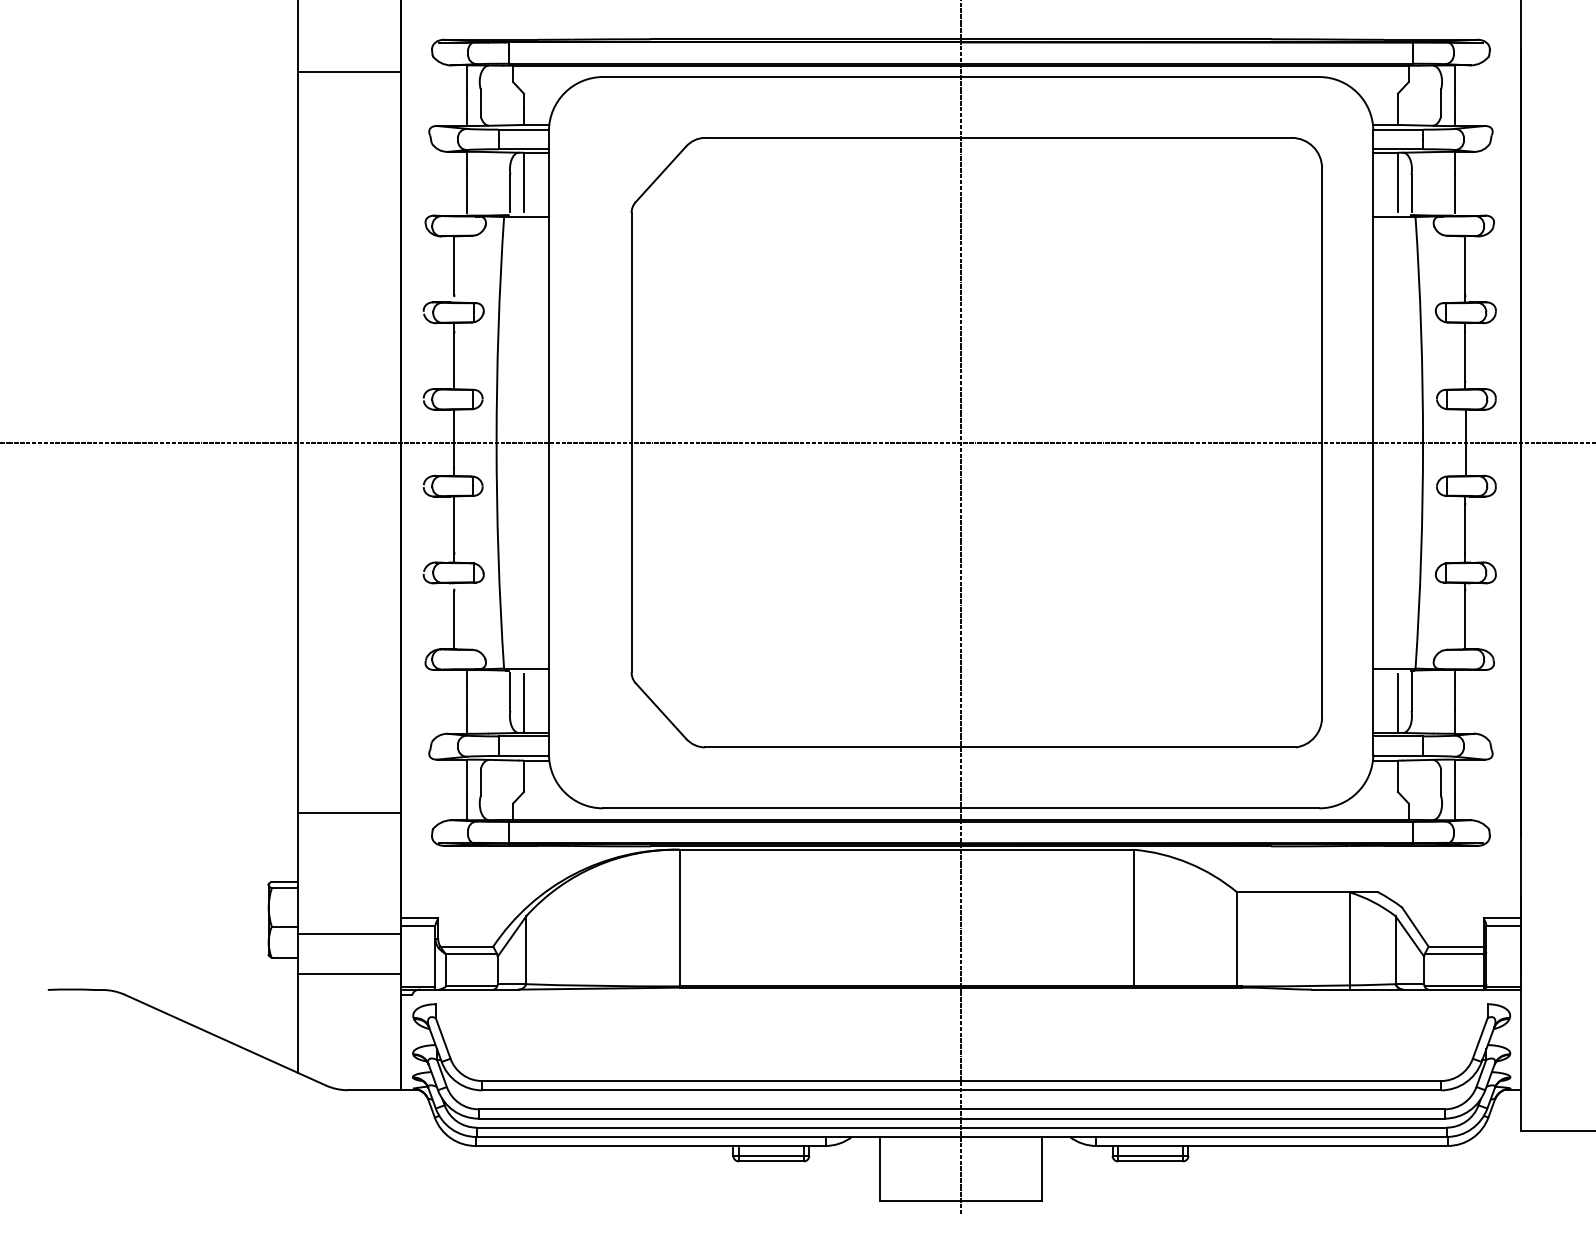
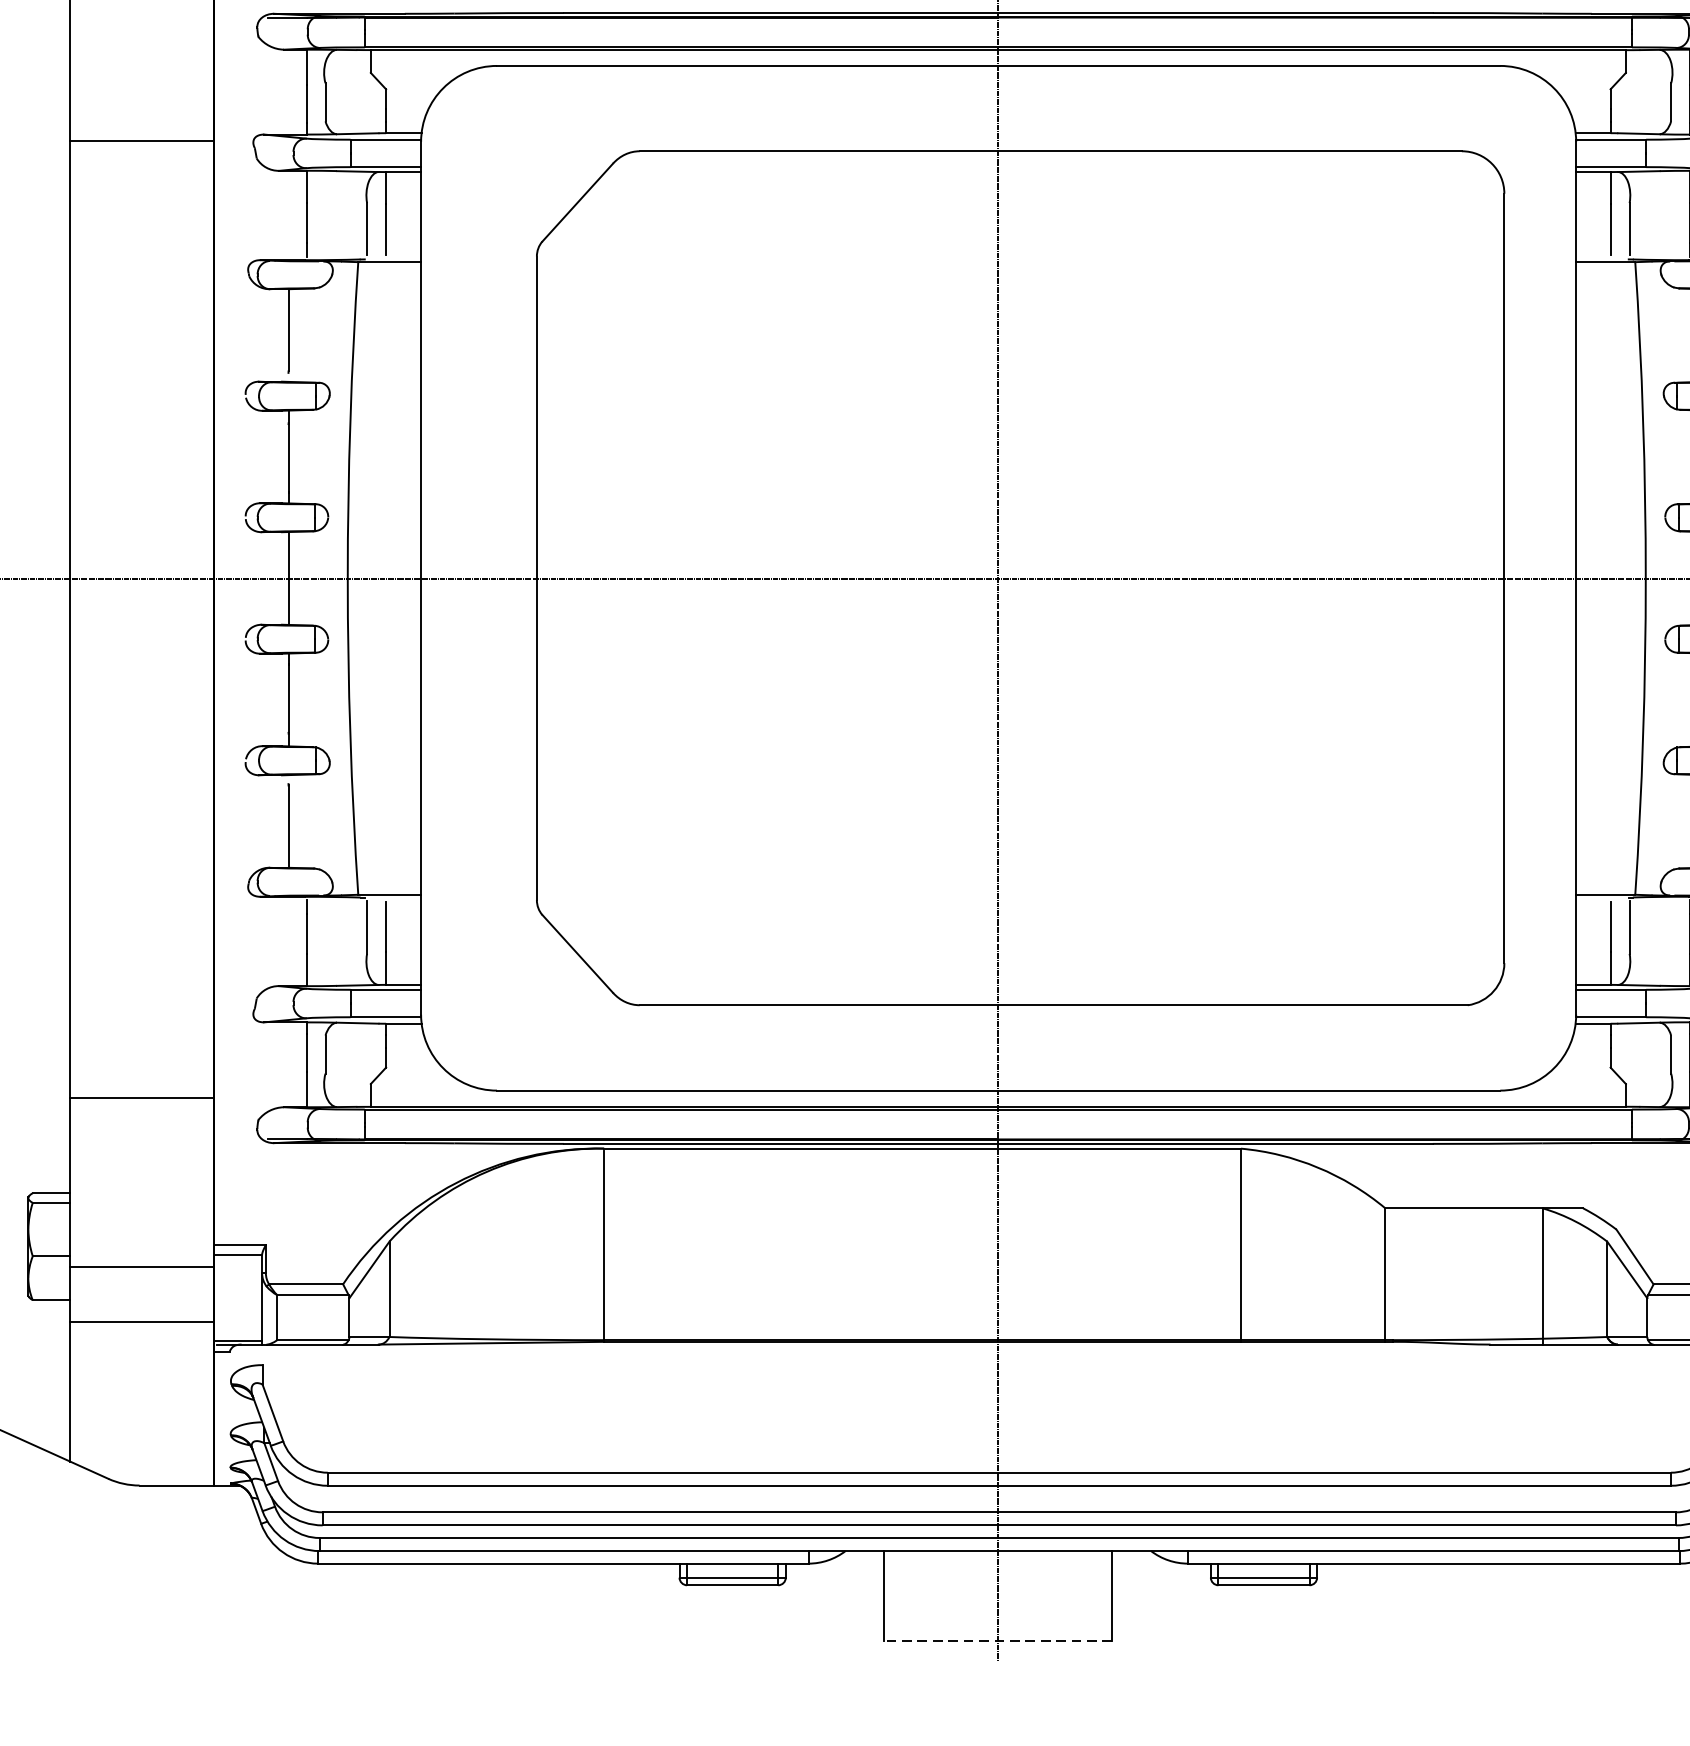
line: (349, 72) -> (141, 140), moved
line: (960, 1201) -> (997, 1641), solid -> dashed

